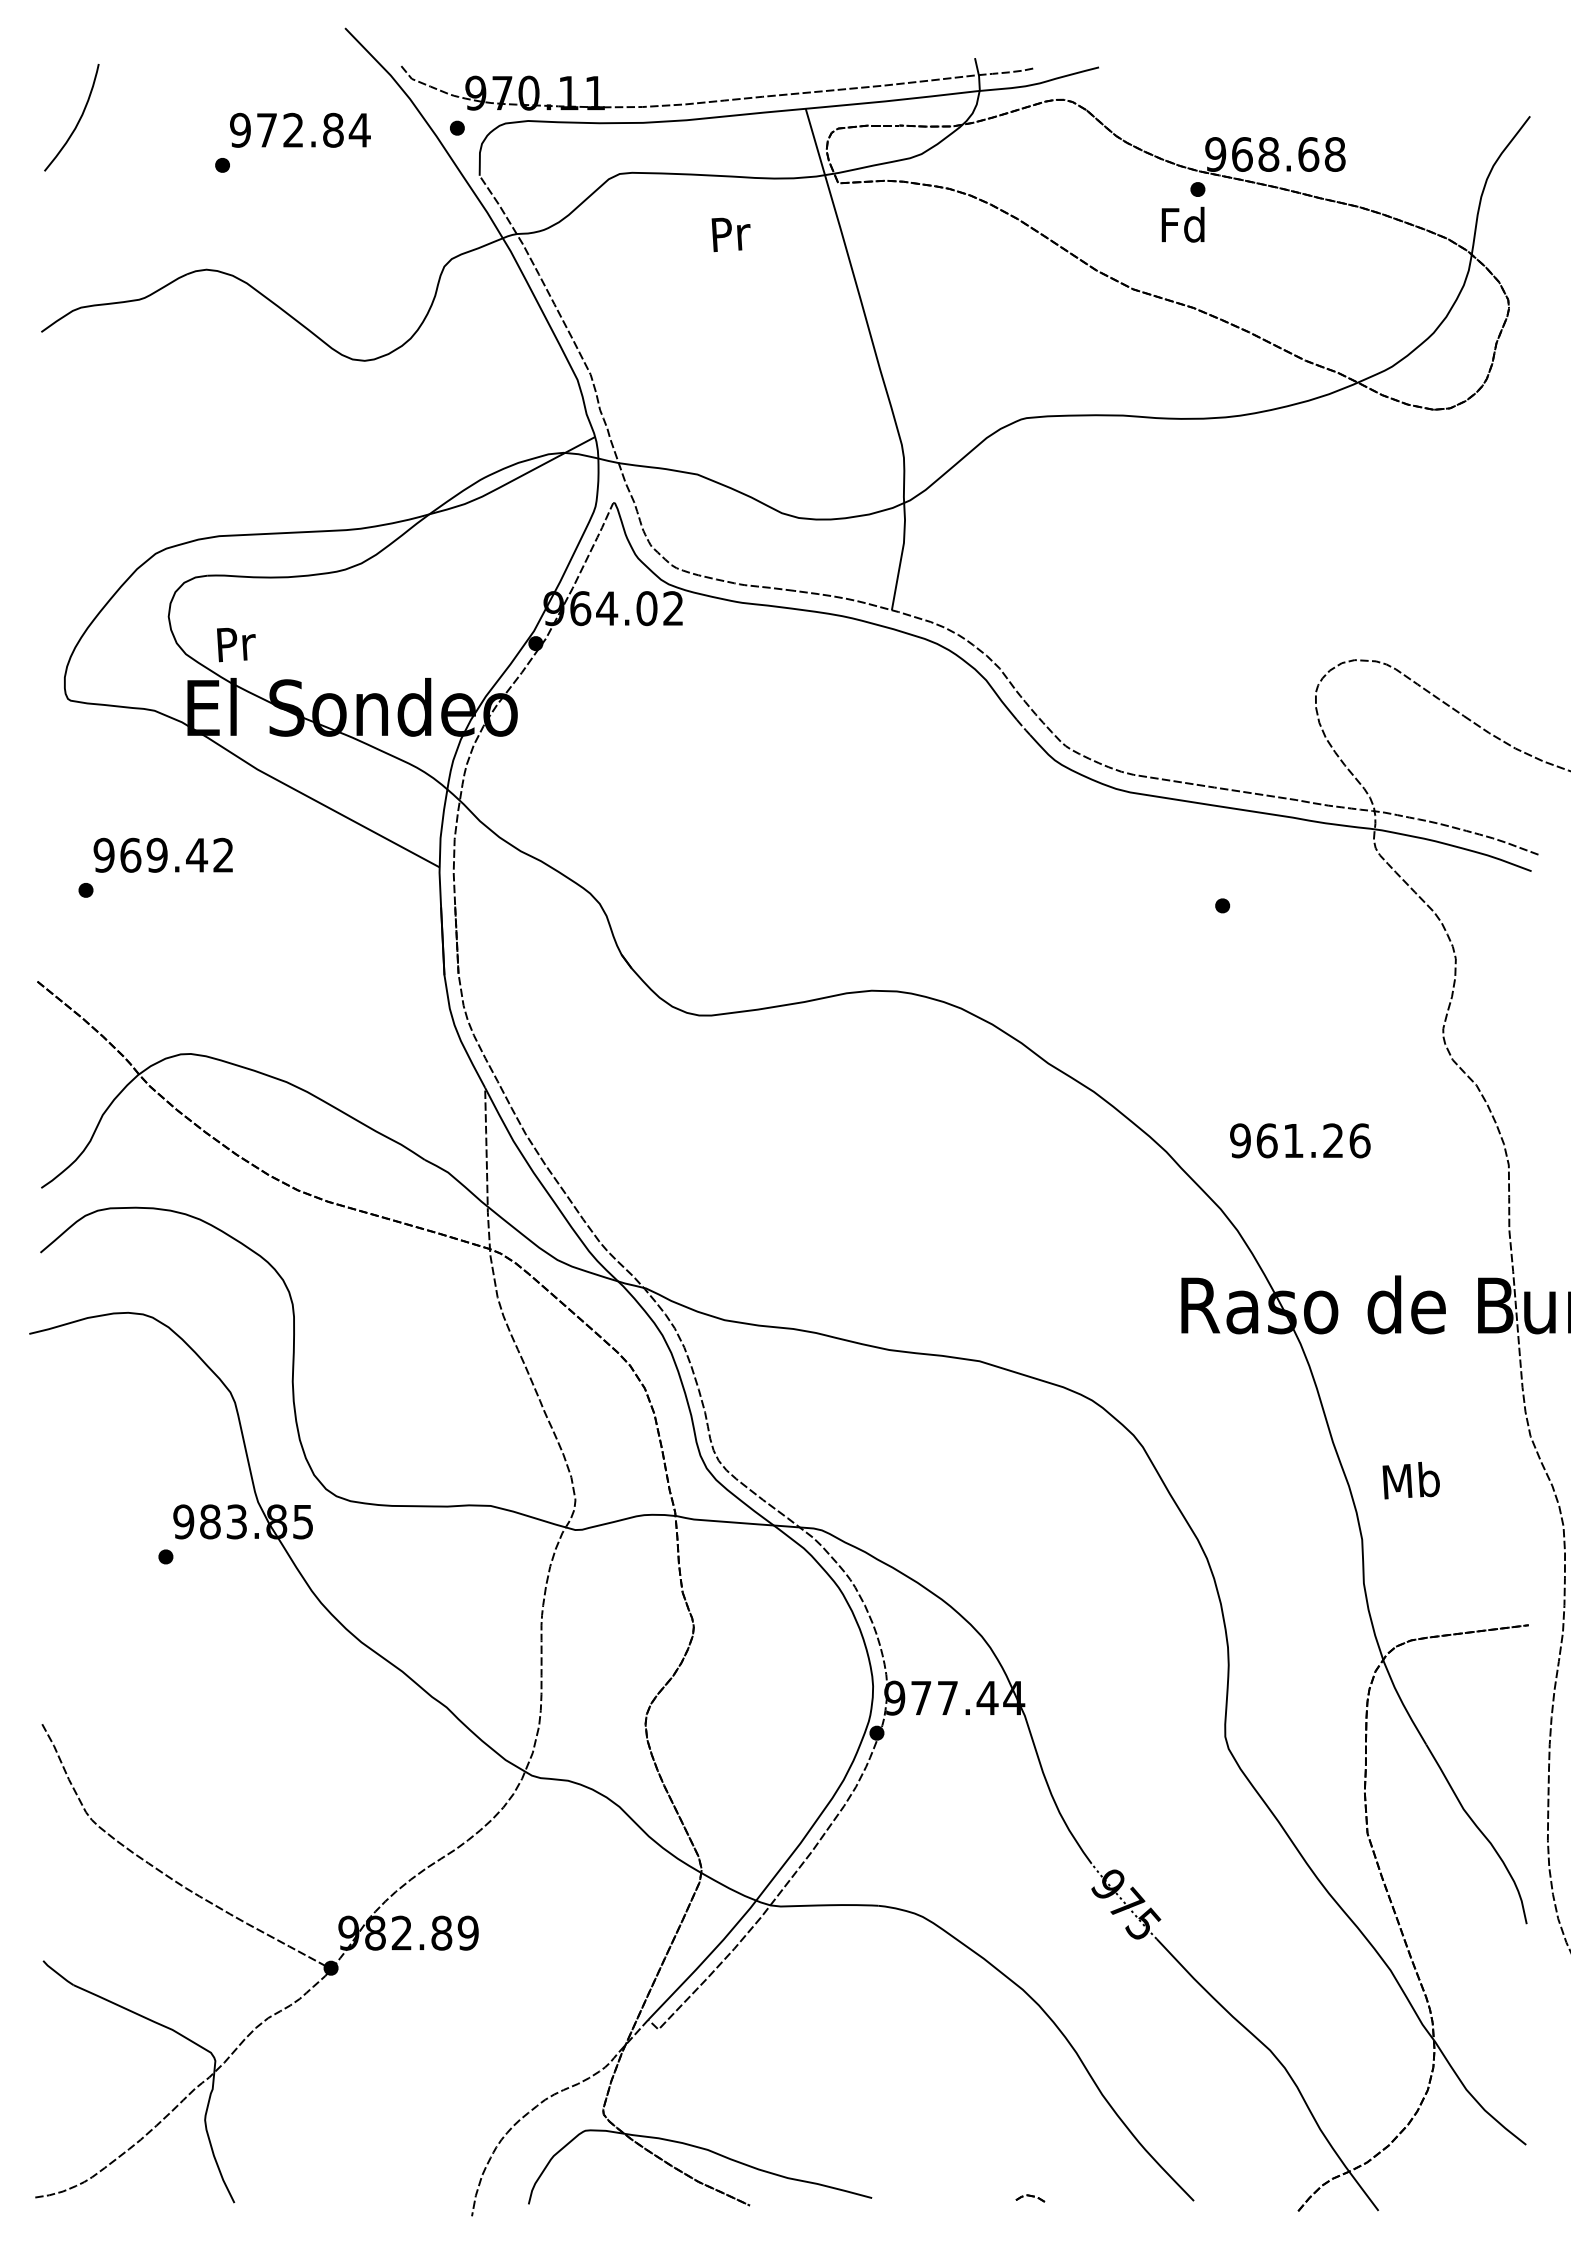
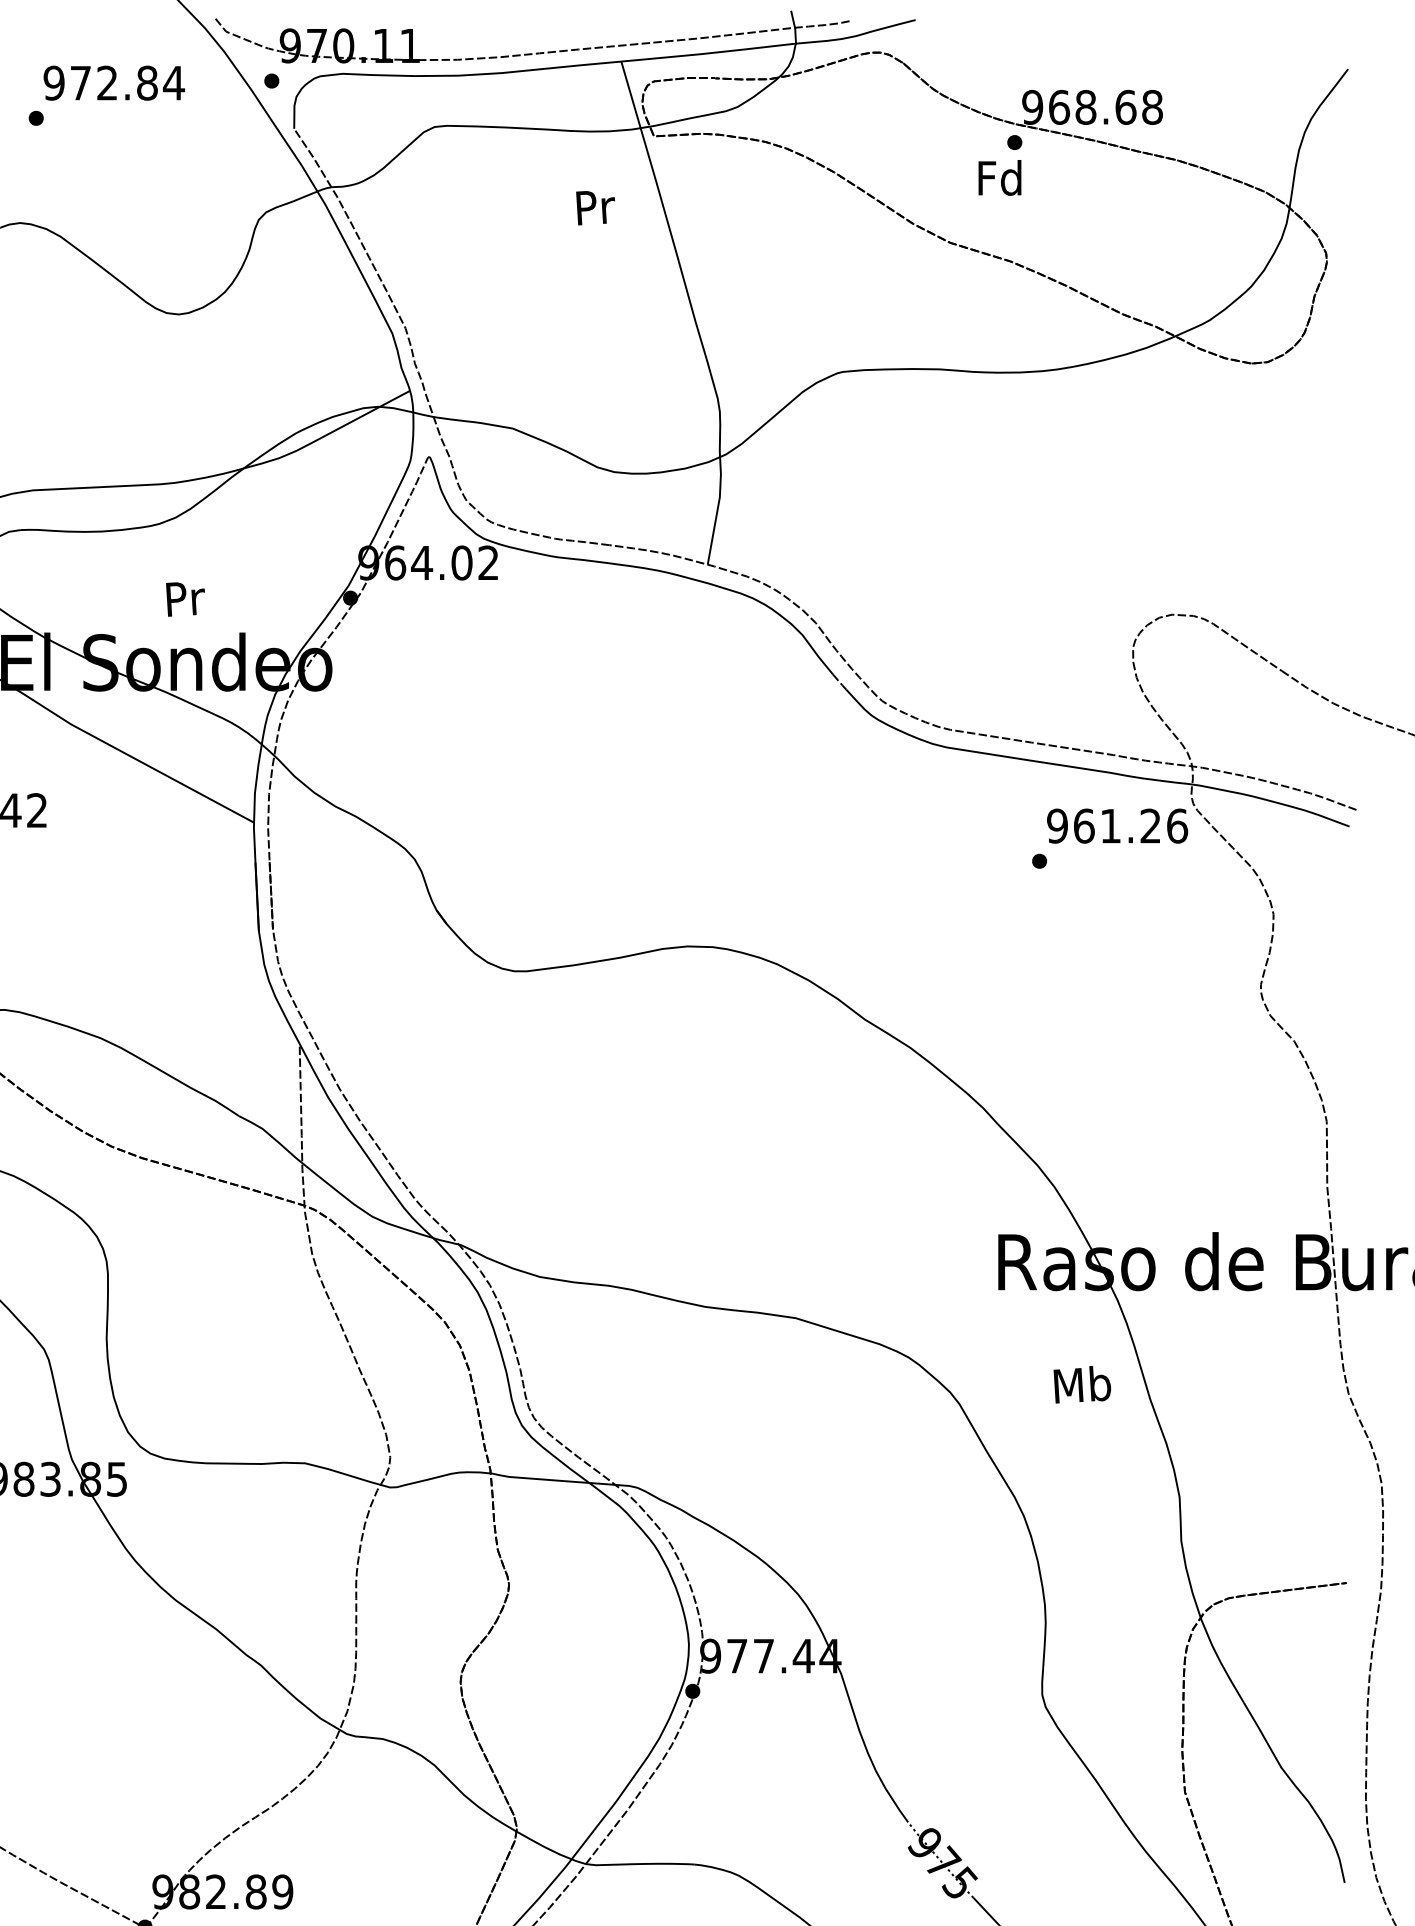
text: (730, 234) -> (594, 207), moved
text: (236, 645) -> (185, 600), moved
text: (1300, 1140) -> (1117, 825), moved
text: (1410, 1480) -> (1081, 1384), moved

